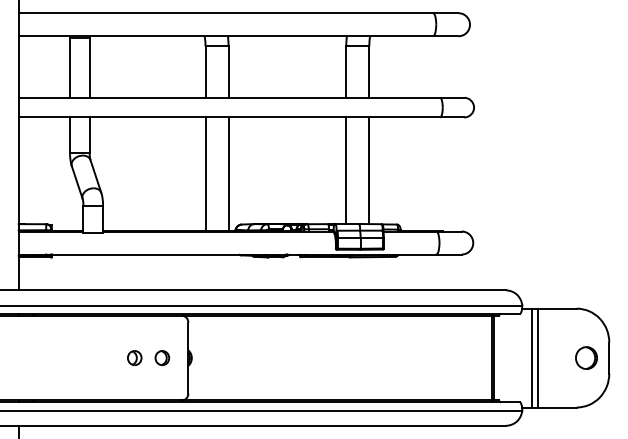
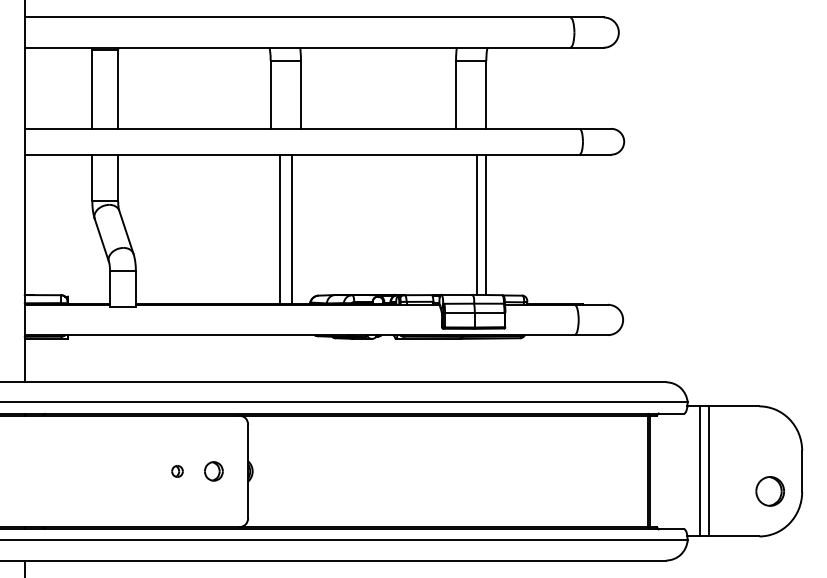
line: (346, 170) -> (477, 224), moved
line: (205, 174) -> (291, 229), moved
line: (228, 174) -> (280, 229), moved
part: (134, 358) -> (177, 471), size x0.6
part: (585, 358) -> (769, 491), moved

